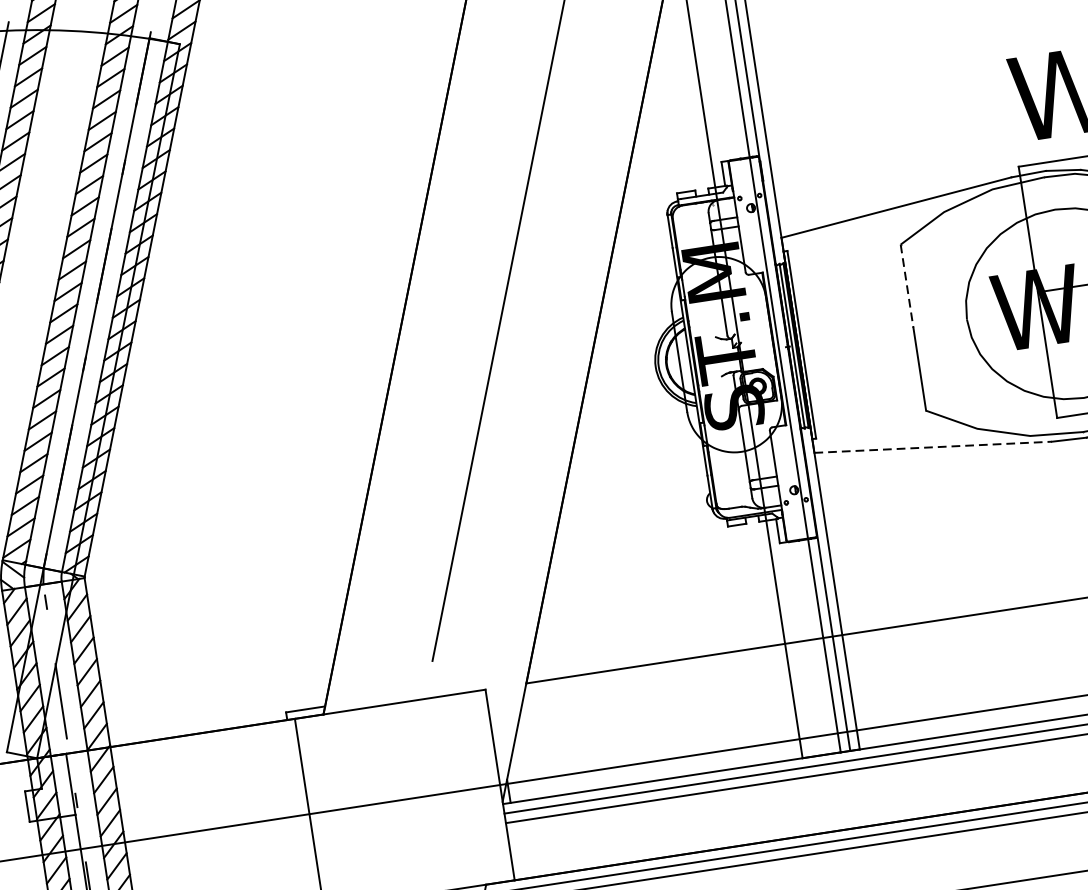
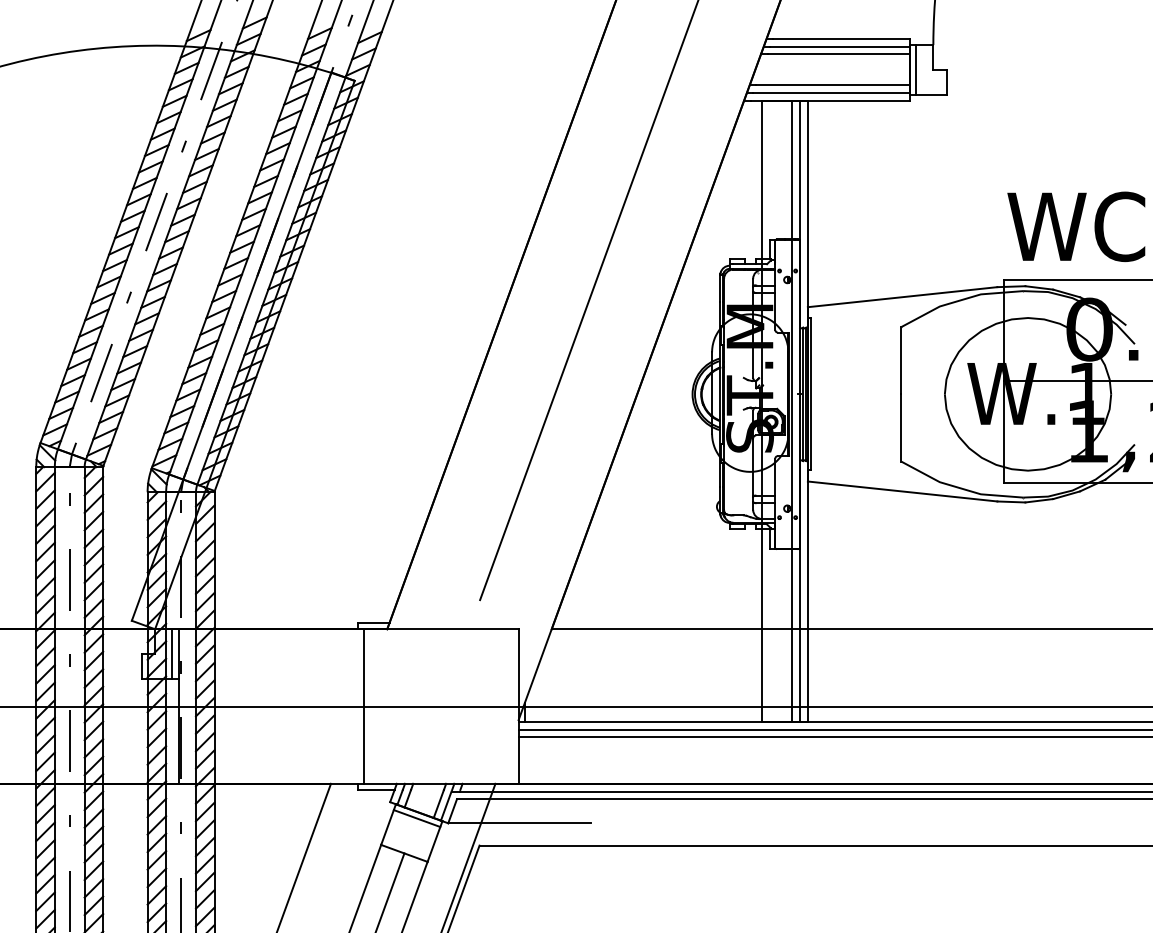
line: (907, 285) -> (901, 360), dashed -> solid
line: (934, 447) -> (903, 491), dashed -> solid
line: (63, 784) -> (172, 653), added

